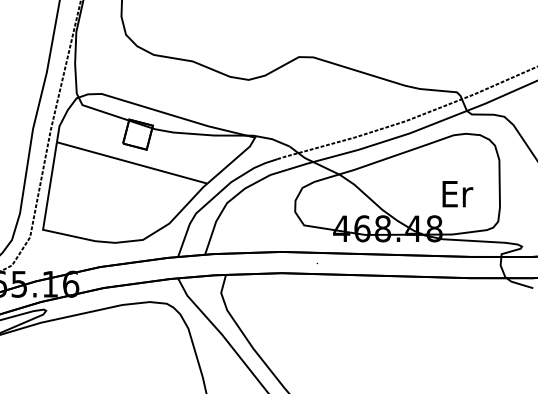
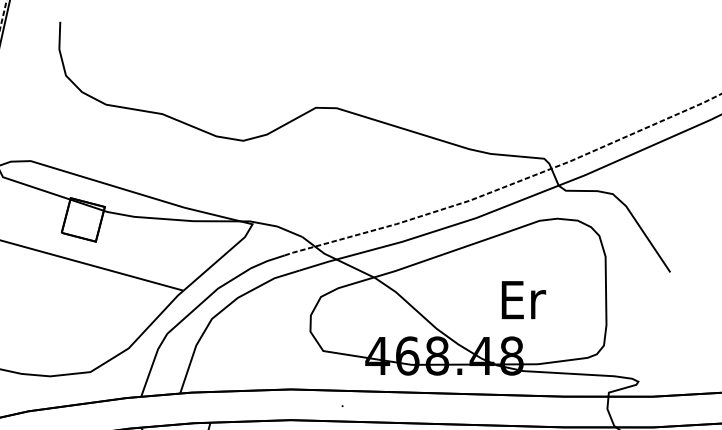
text: (457, 194) -> (523, 300), moved

